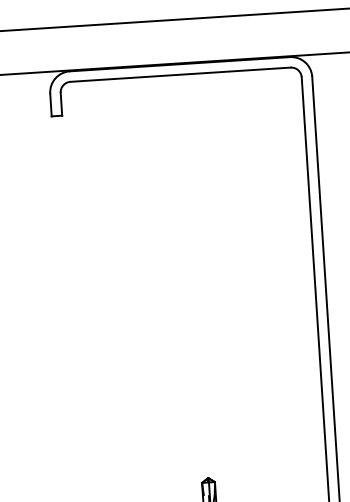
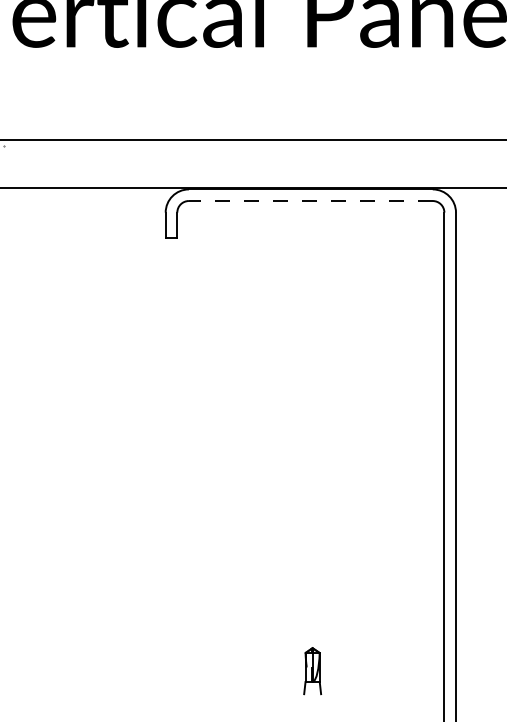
line: (180, 75) -> (310, 201), solid -> dashed

